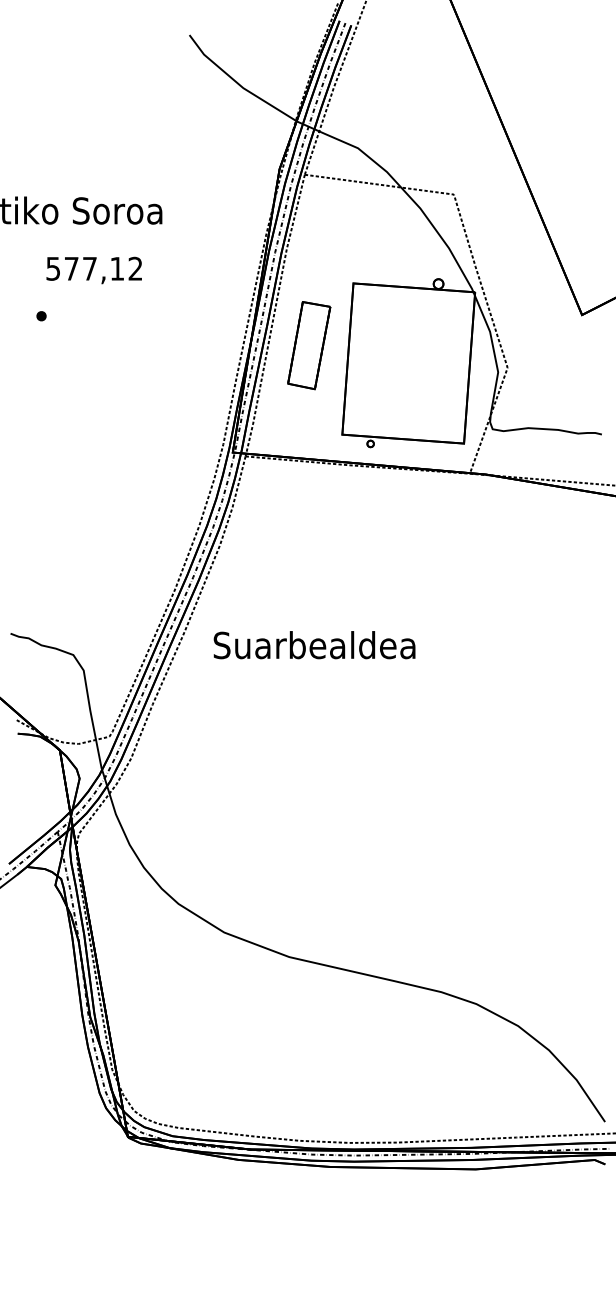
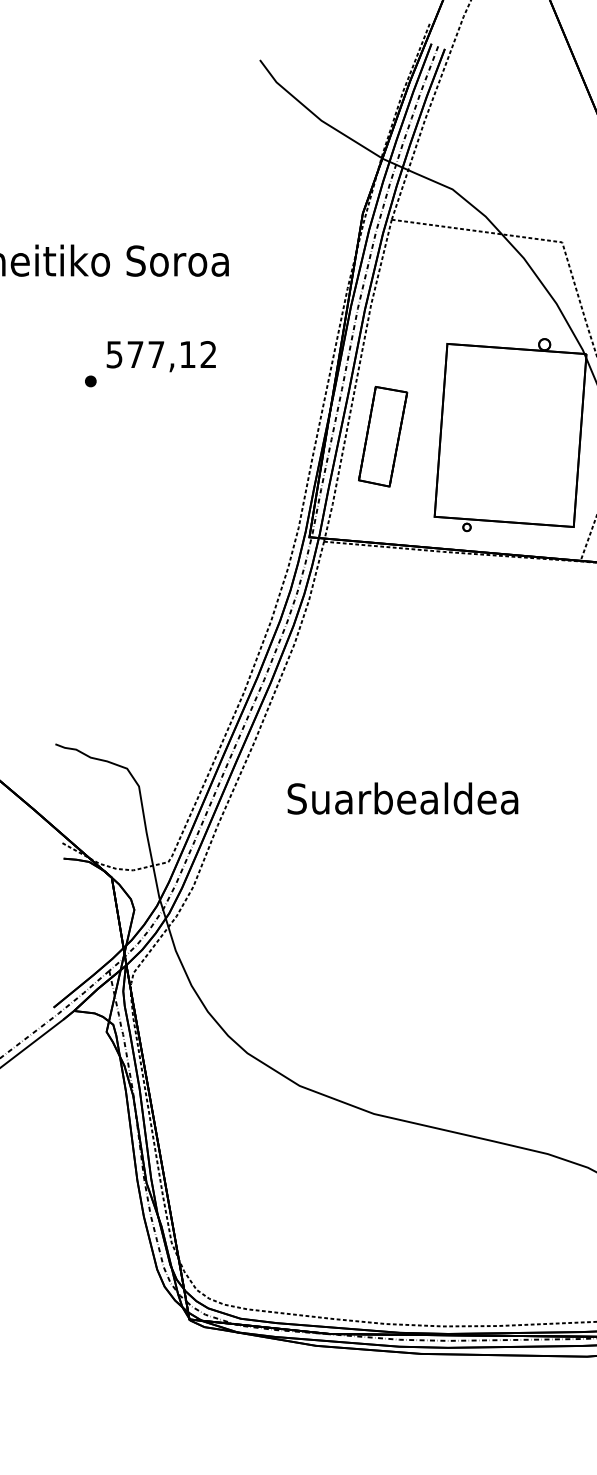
text: (93, 270) -> (160, 356), moved
part: (309, 345) -> (383, 436), moved
text: (314, 645) -> (402, 798), moved

